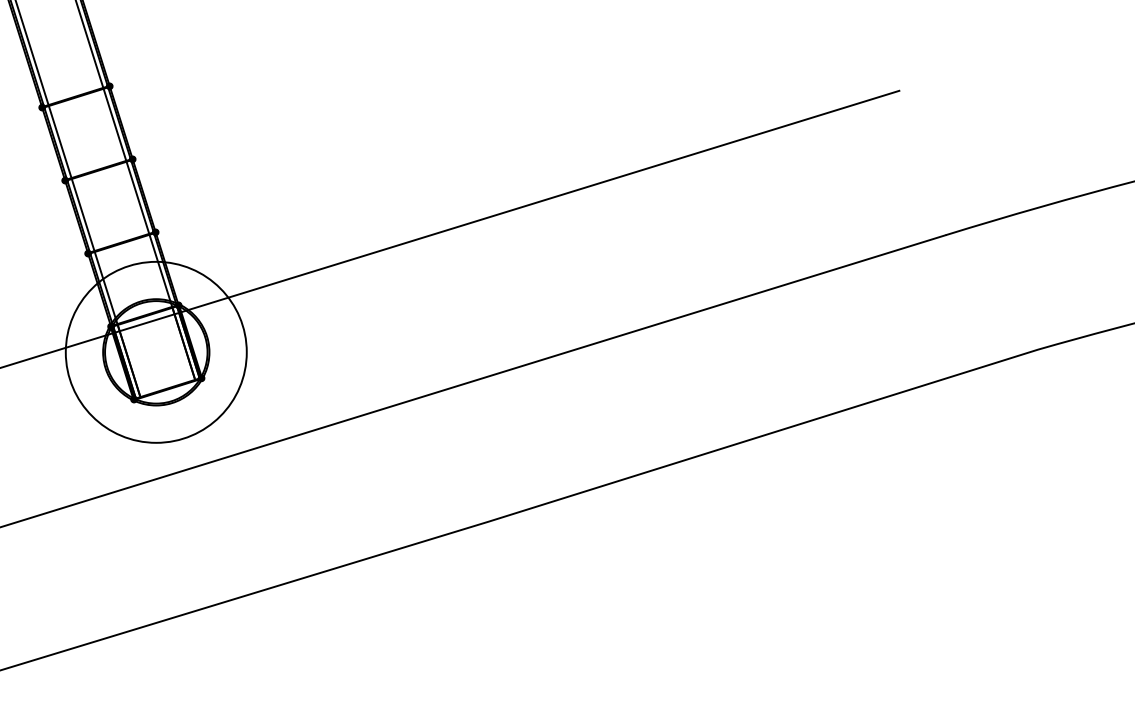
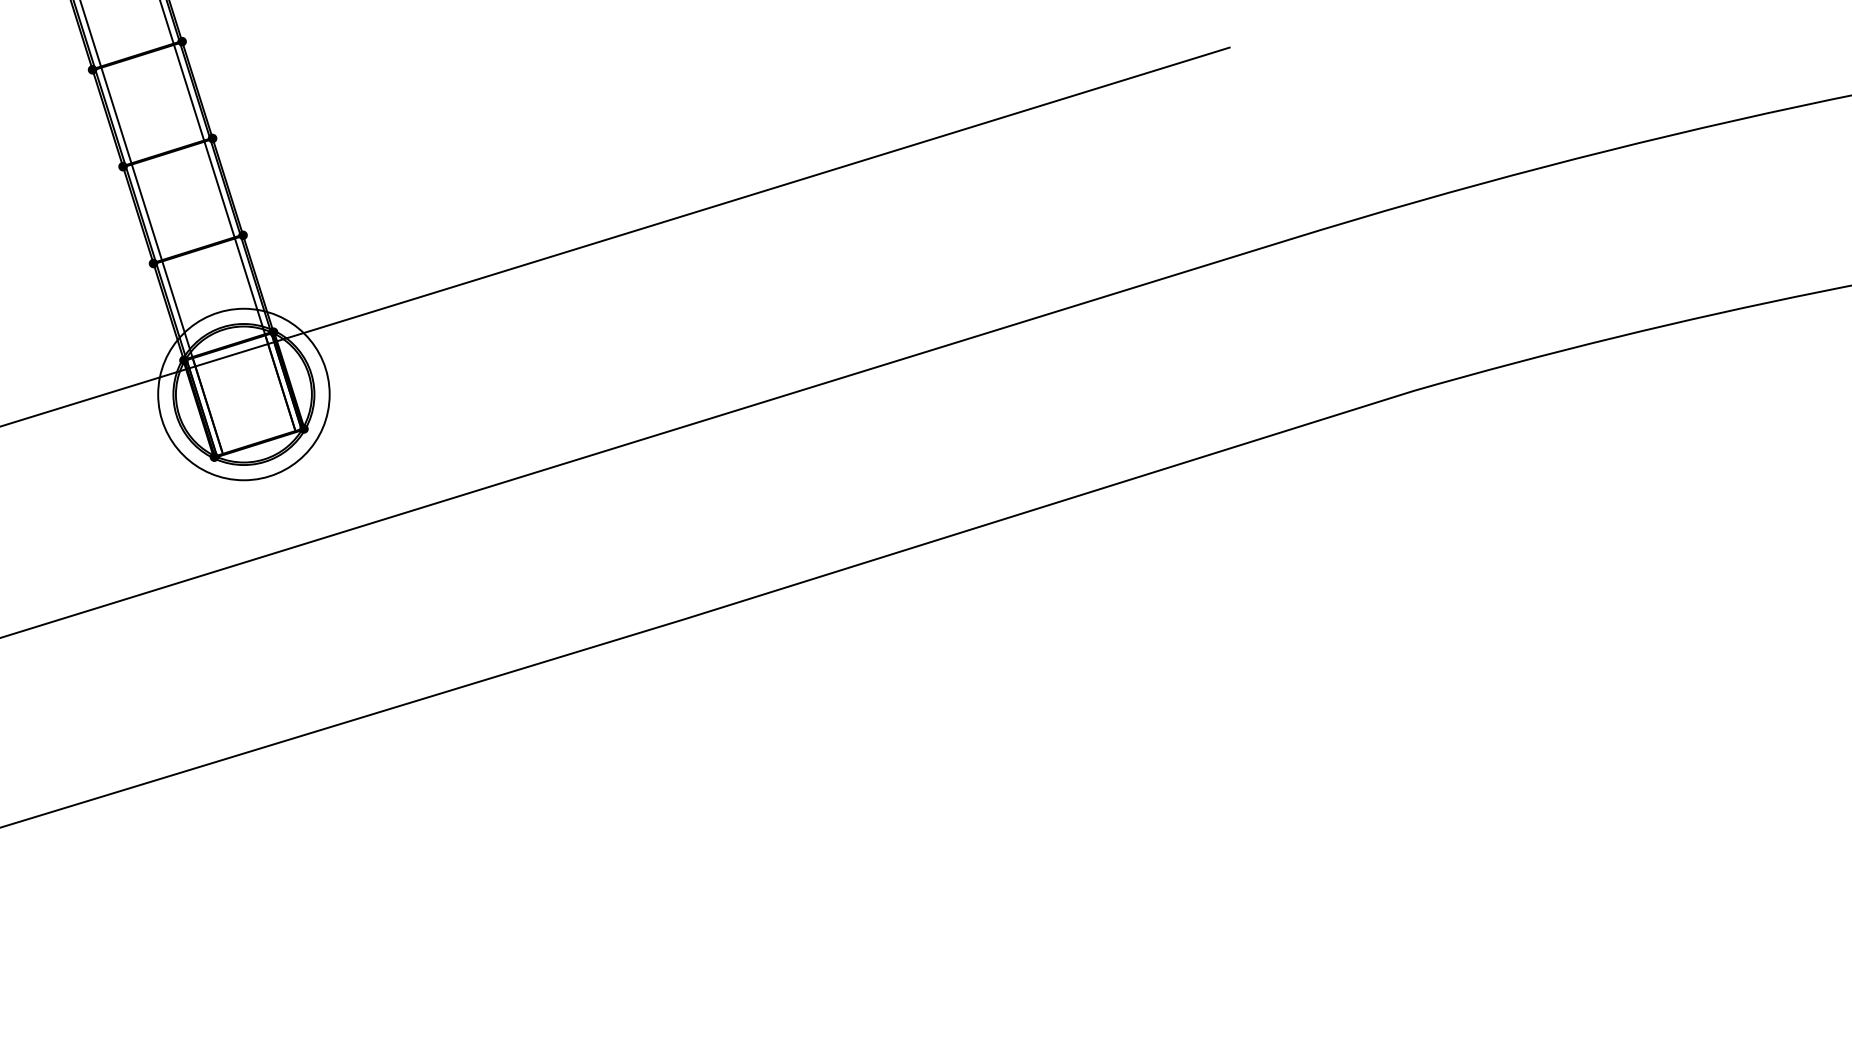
circle: (155, 352) -> (243, 394), size x0.71

